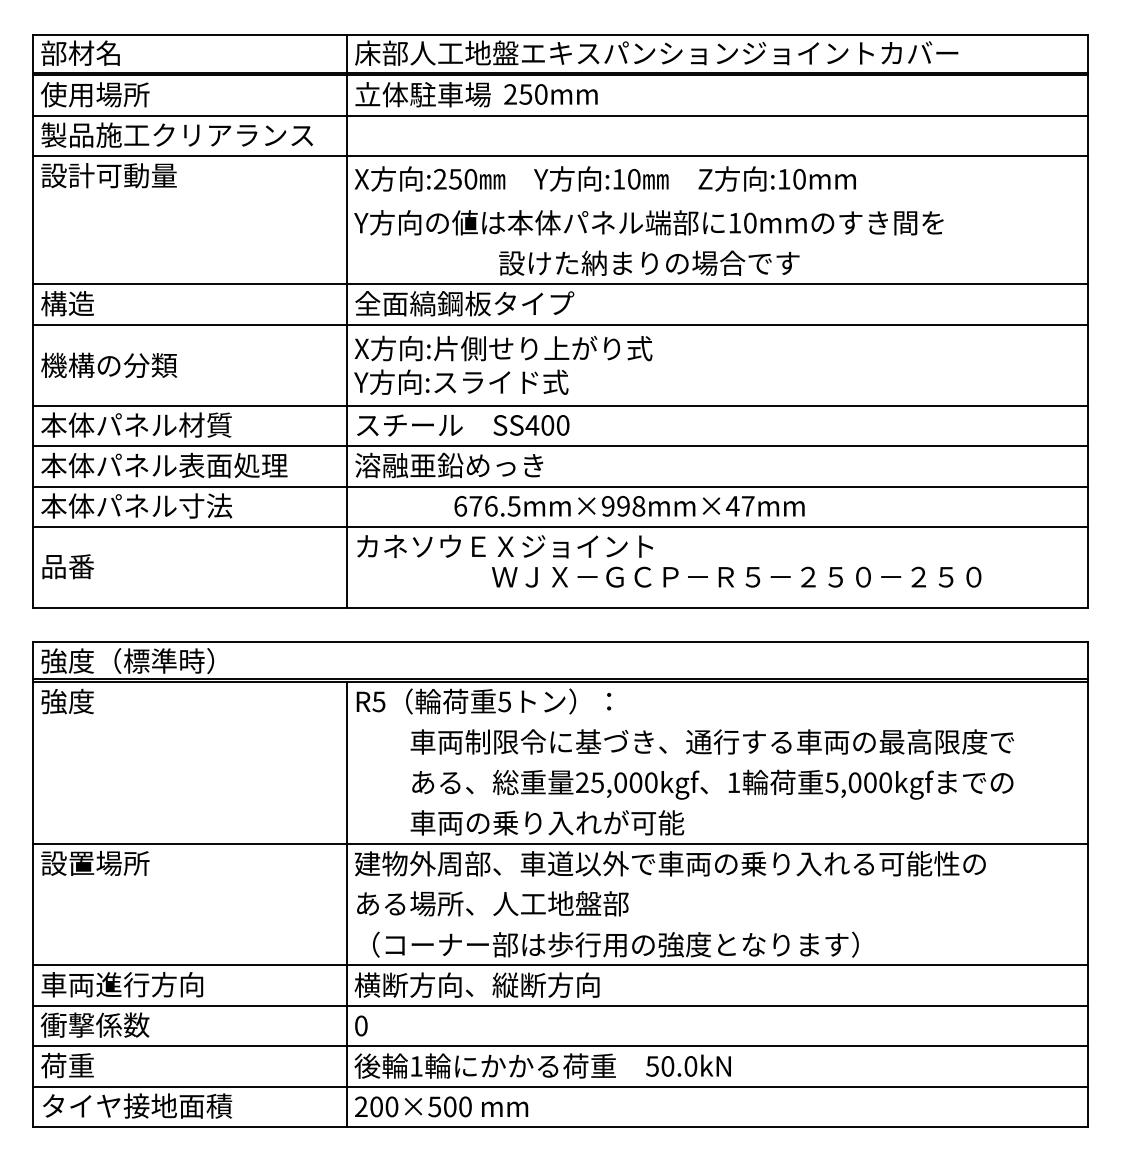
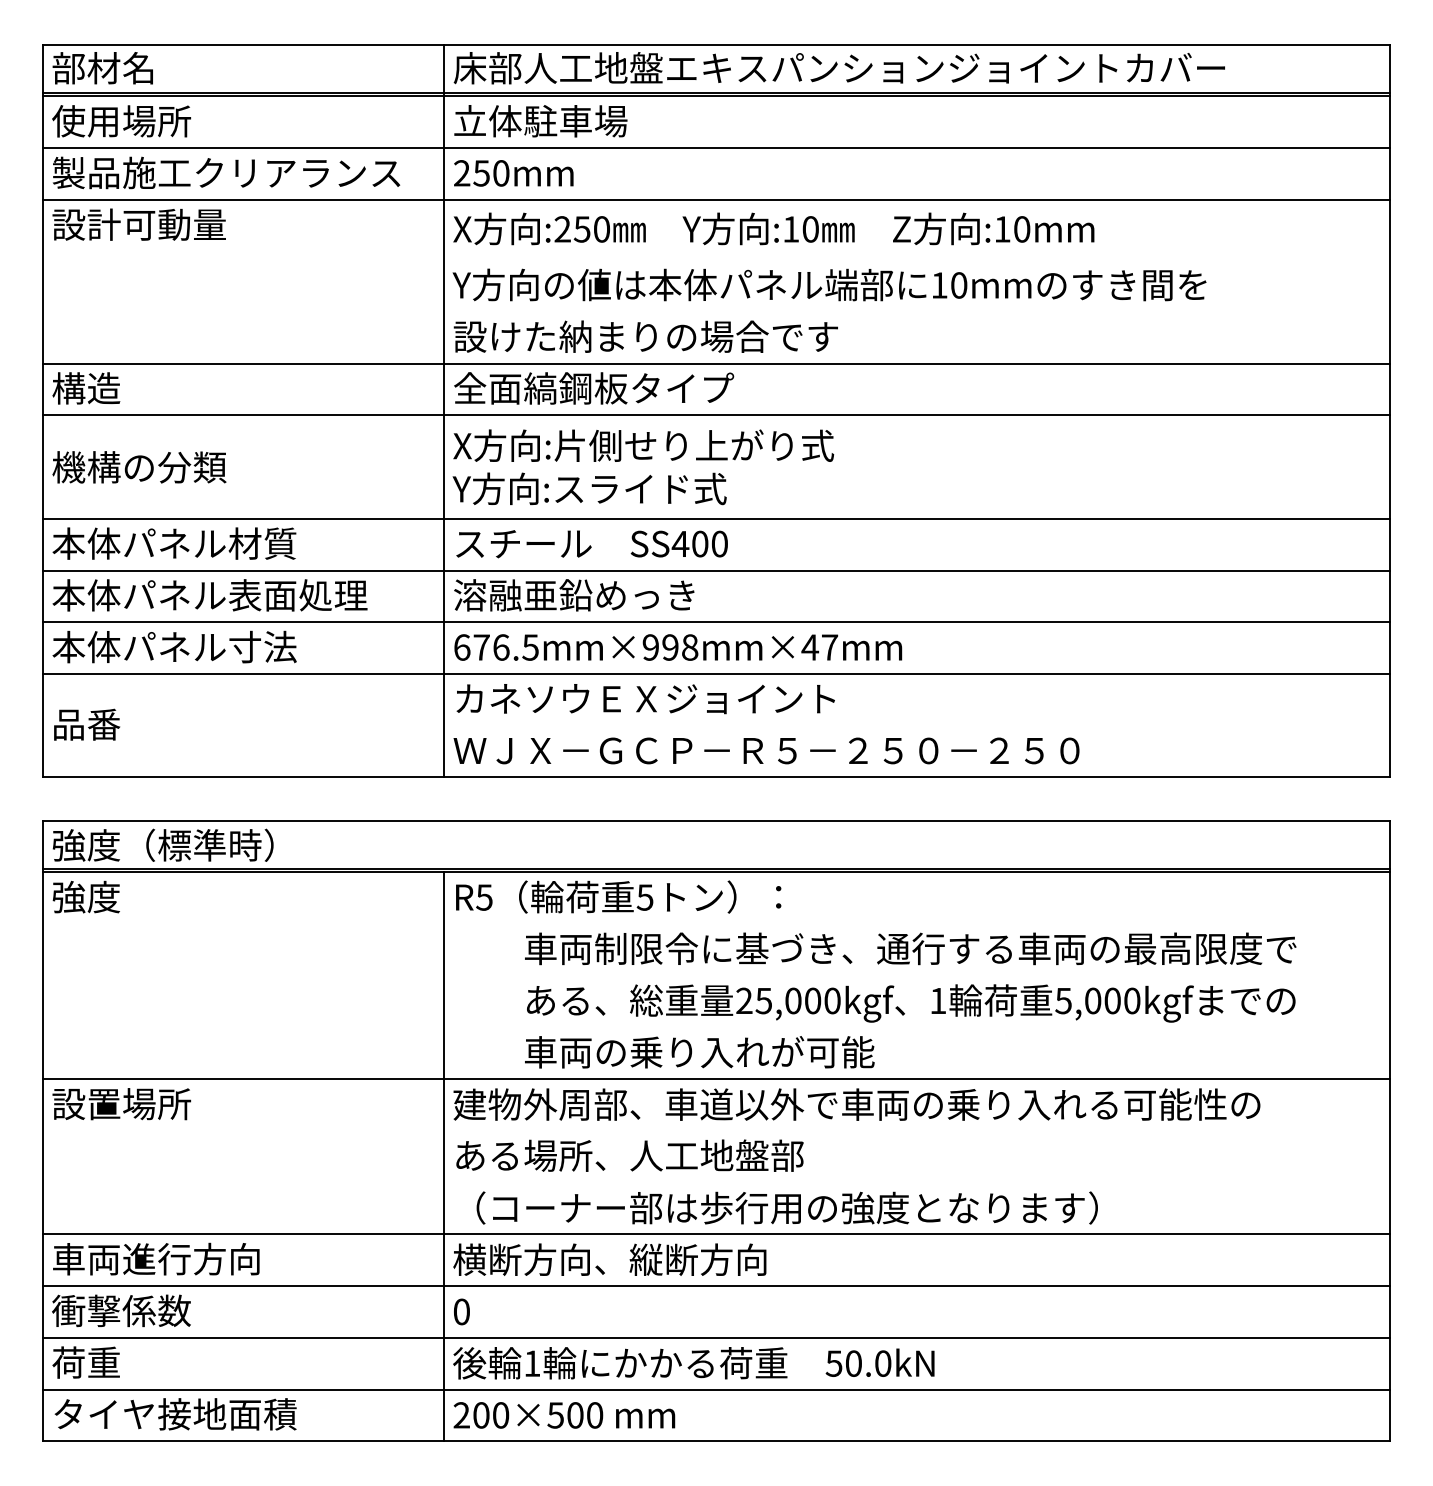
text: (550, 94) -> (513, 173), moved
text: (649, 262) -> (646, 335), moved
text: (629, 506) -> (678, 647), moved
text: (736, 576) -> (766, 750), moved

